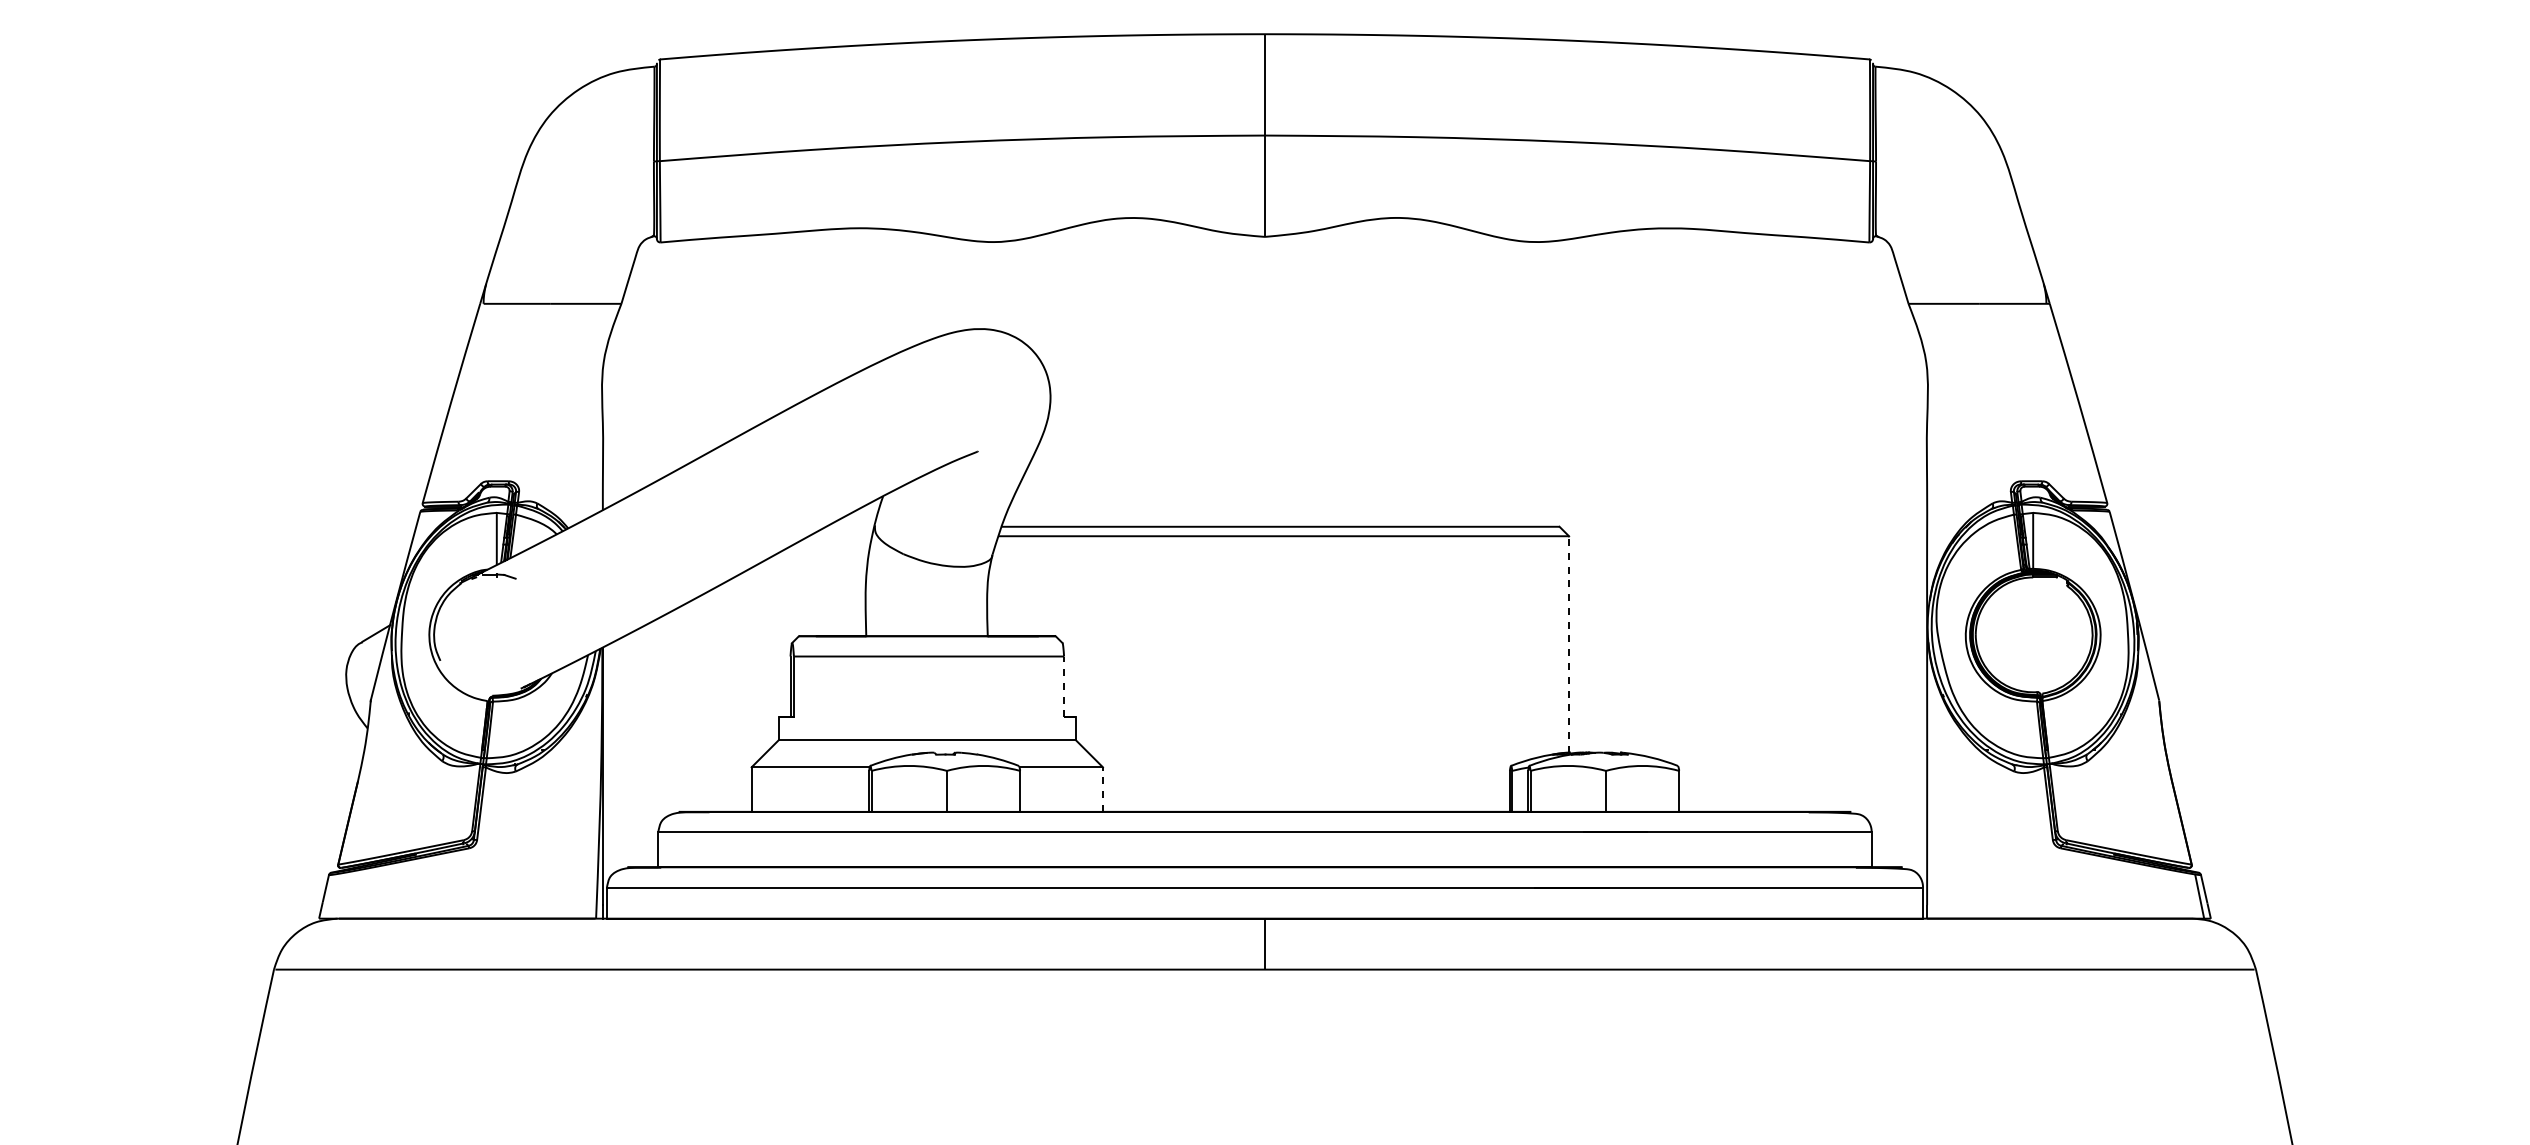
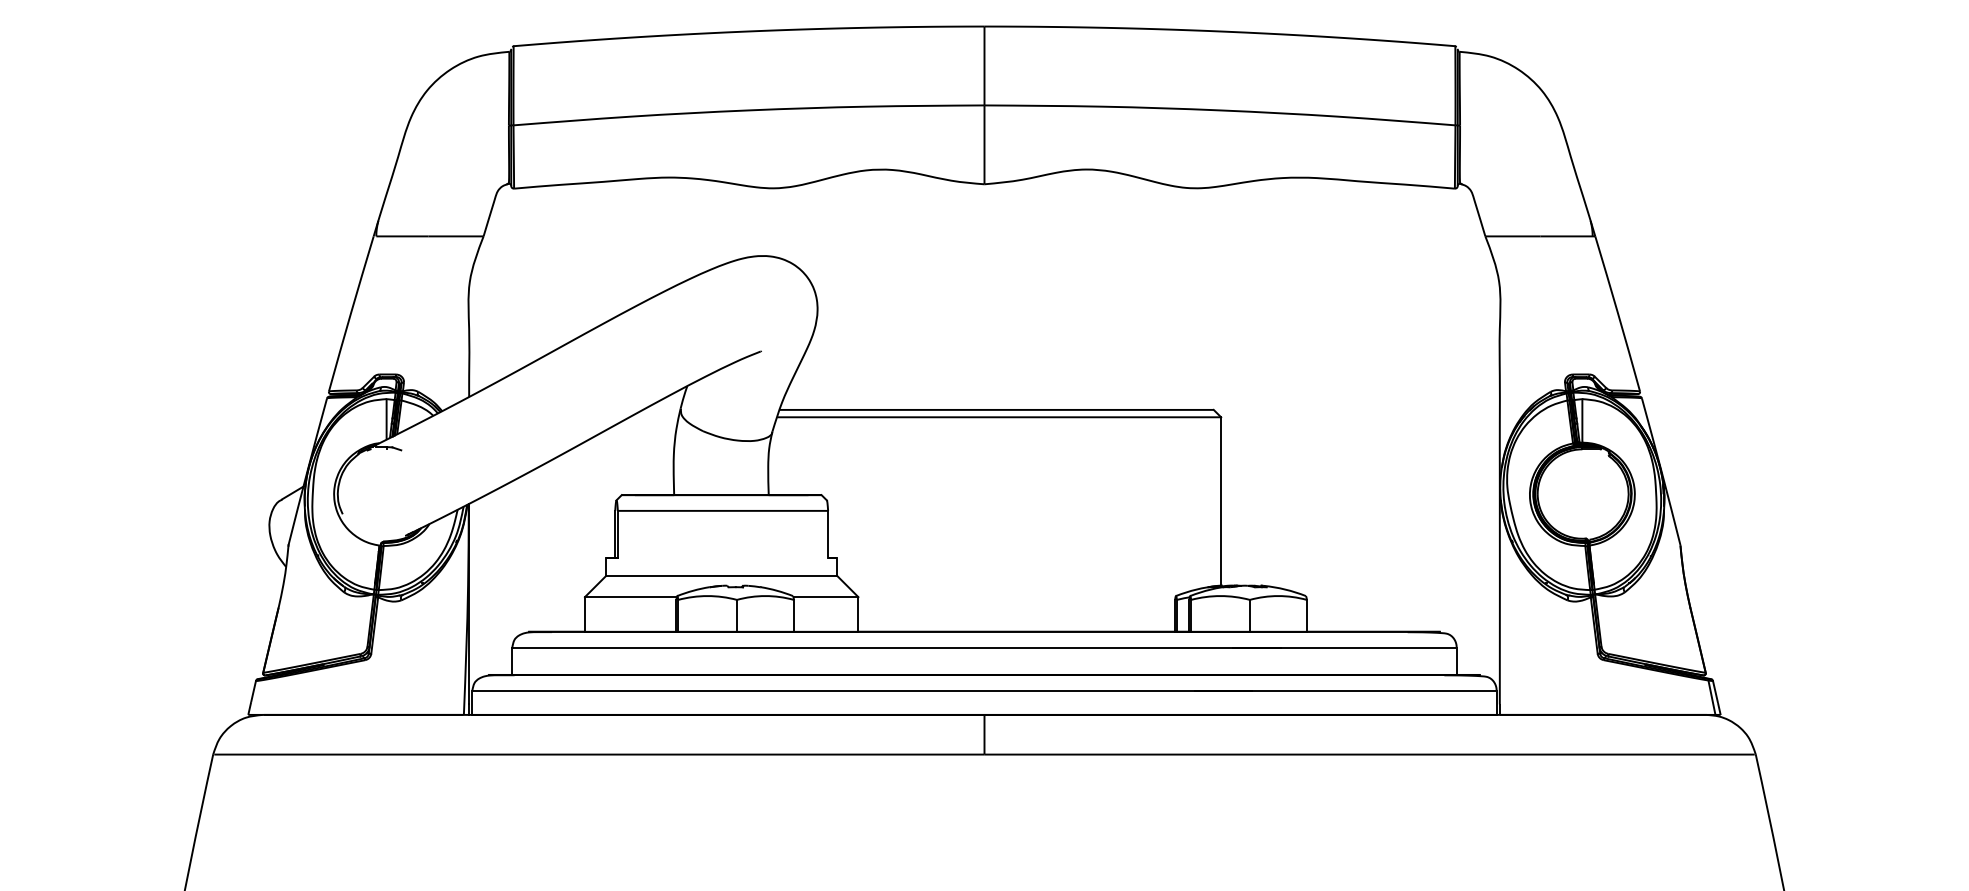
line: (1569, 643) -> (1221, 500), dashed -> solid
line: (1064, 686) -> (828, 534), dashed -> solid
line: (1102, 789) -> (858, 614), dashed -> solid

